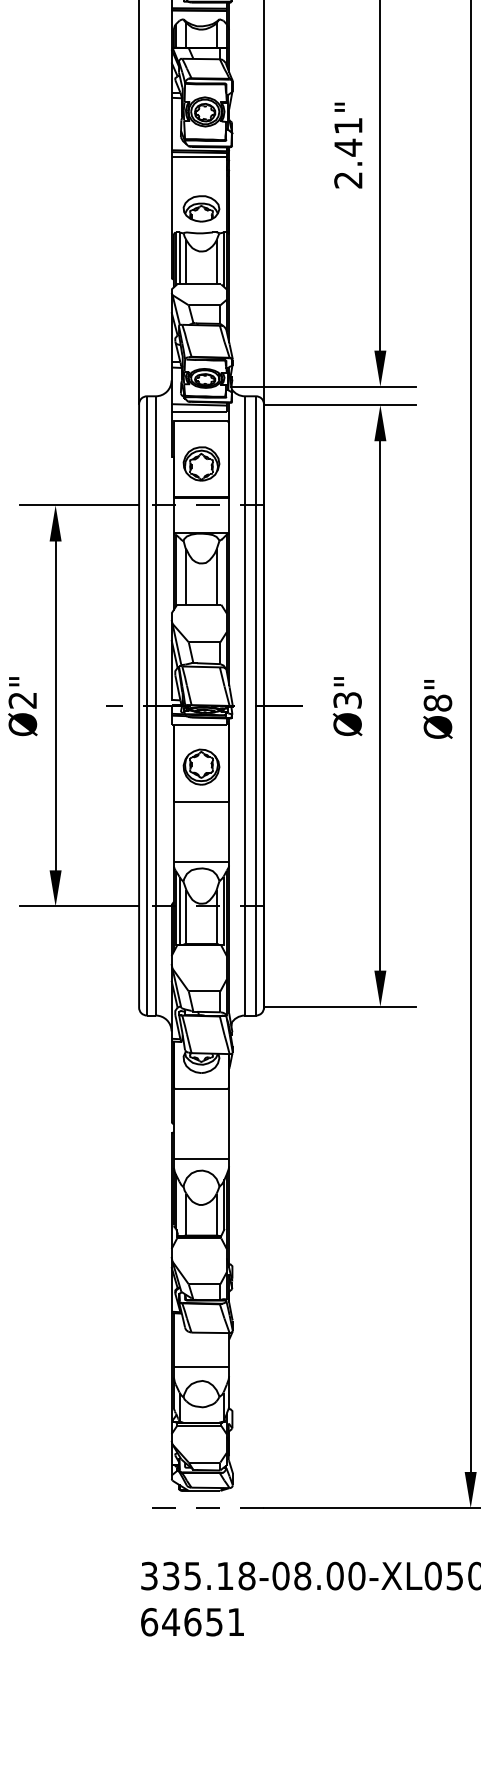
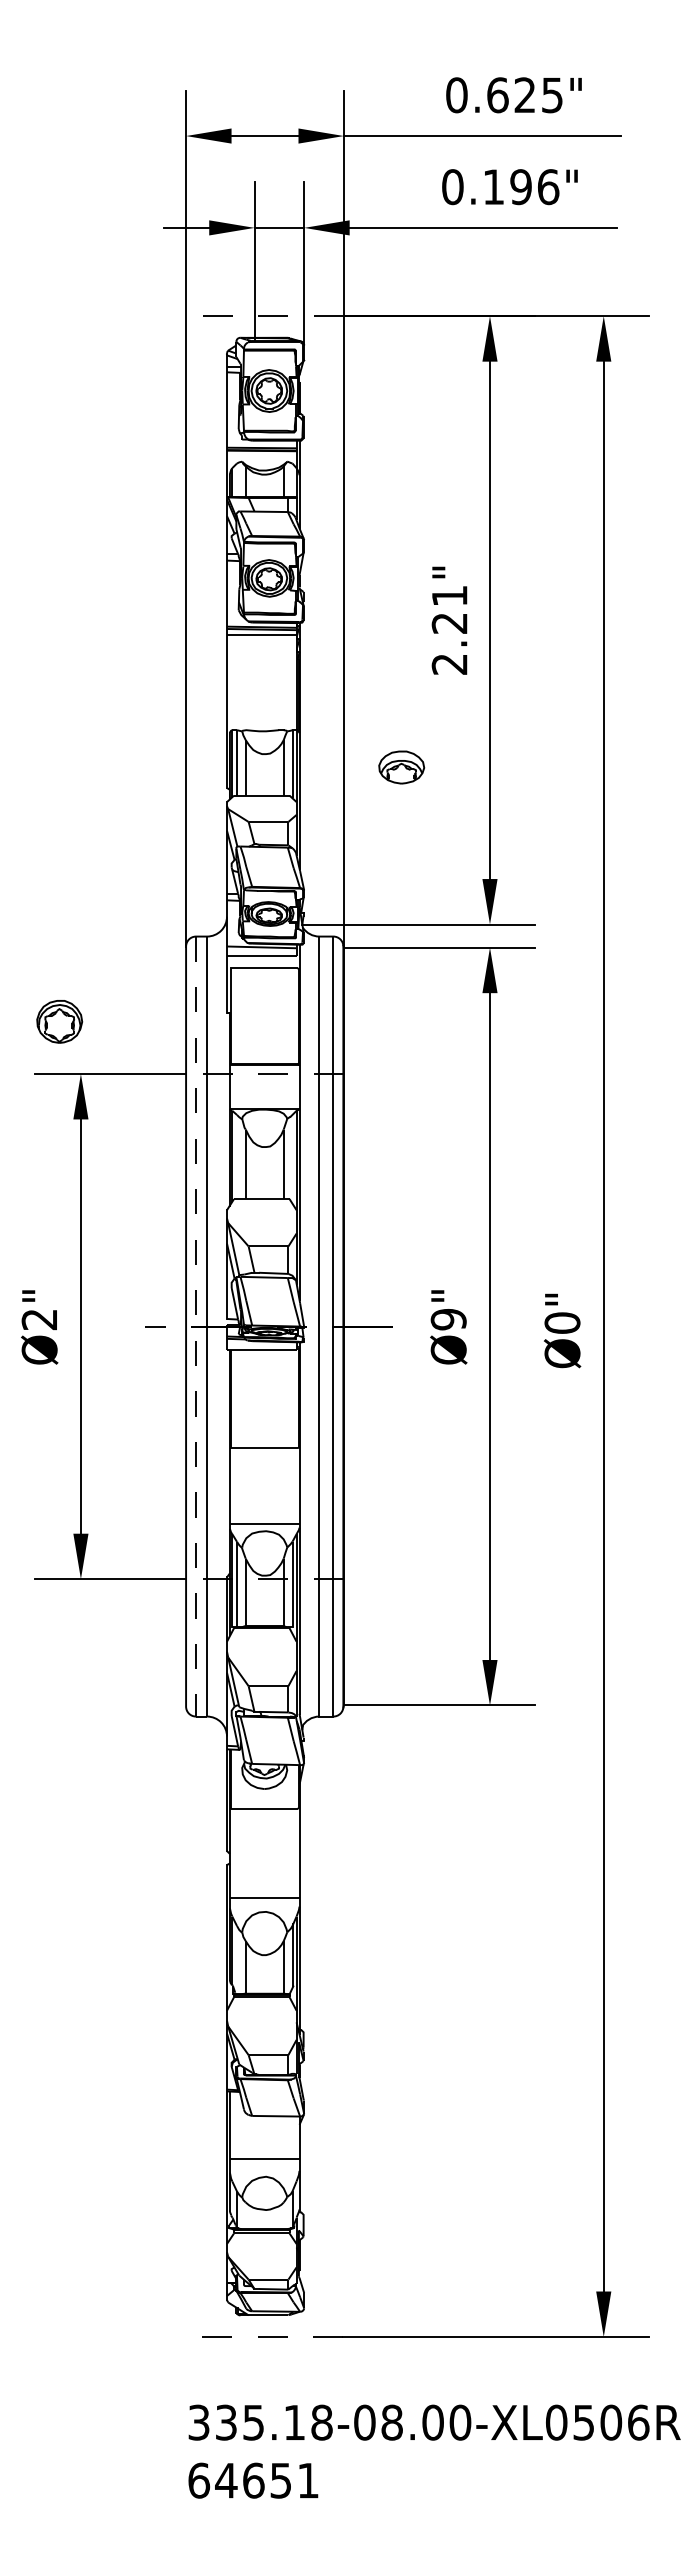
text: (348, 147) -> (449, 623), 2.41" -> 2.21"
part: (201, 208) -> (401, 767), moved
part: (201, 463) -> (59, 1021), moved
text: (347, 700) -> (448, 1319), Ø3" -> Ø9"
text: (437, 702) -> (562, 1322), Ø8" -> Ø0"
line: (147, 706) -> (196, 1327), solid -> dashed
part: (201, 767) -> (264, 1403), removed

